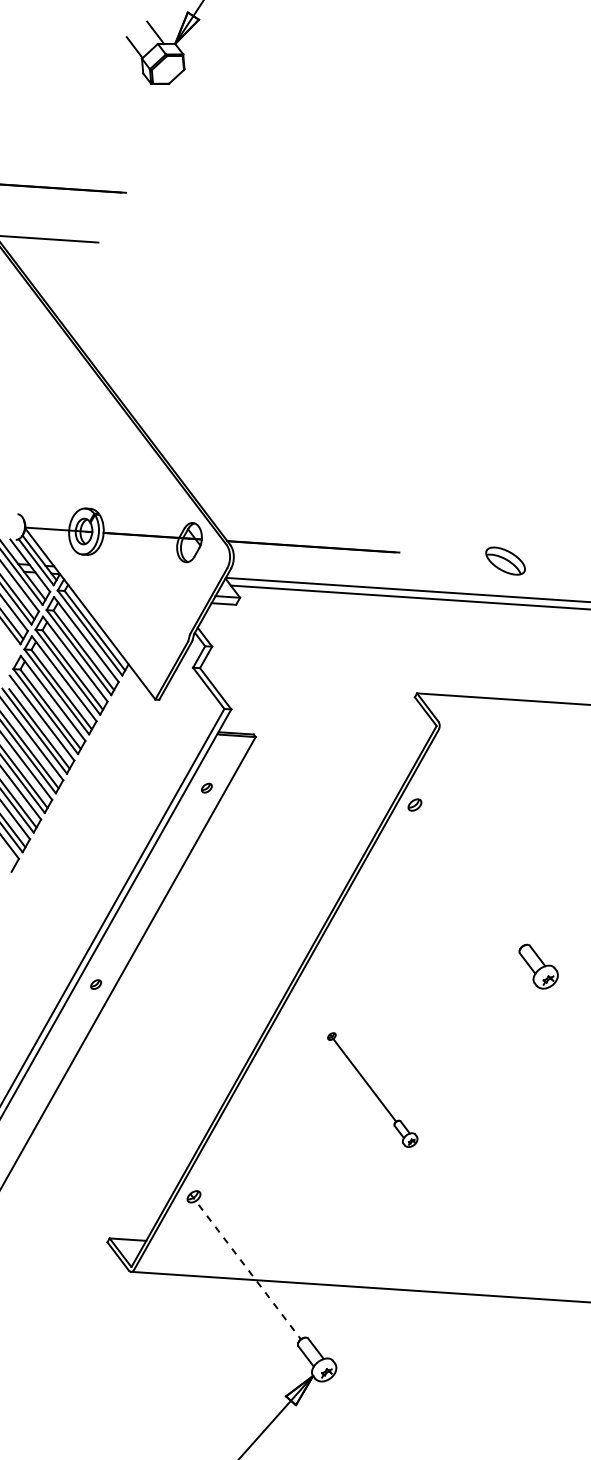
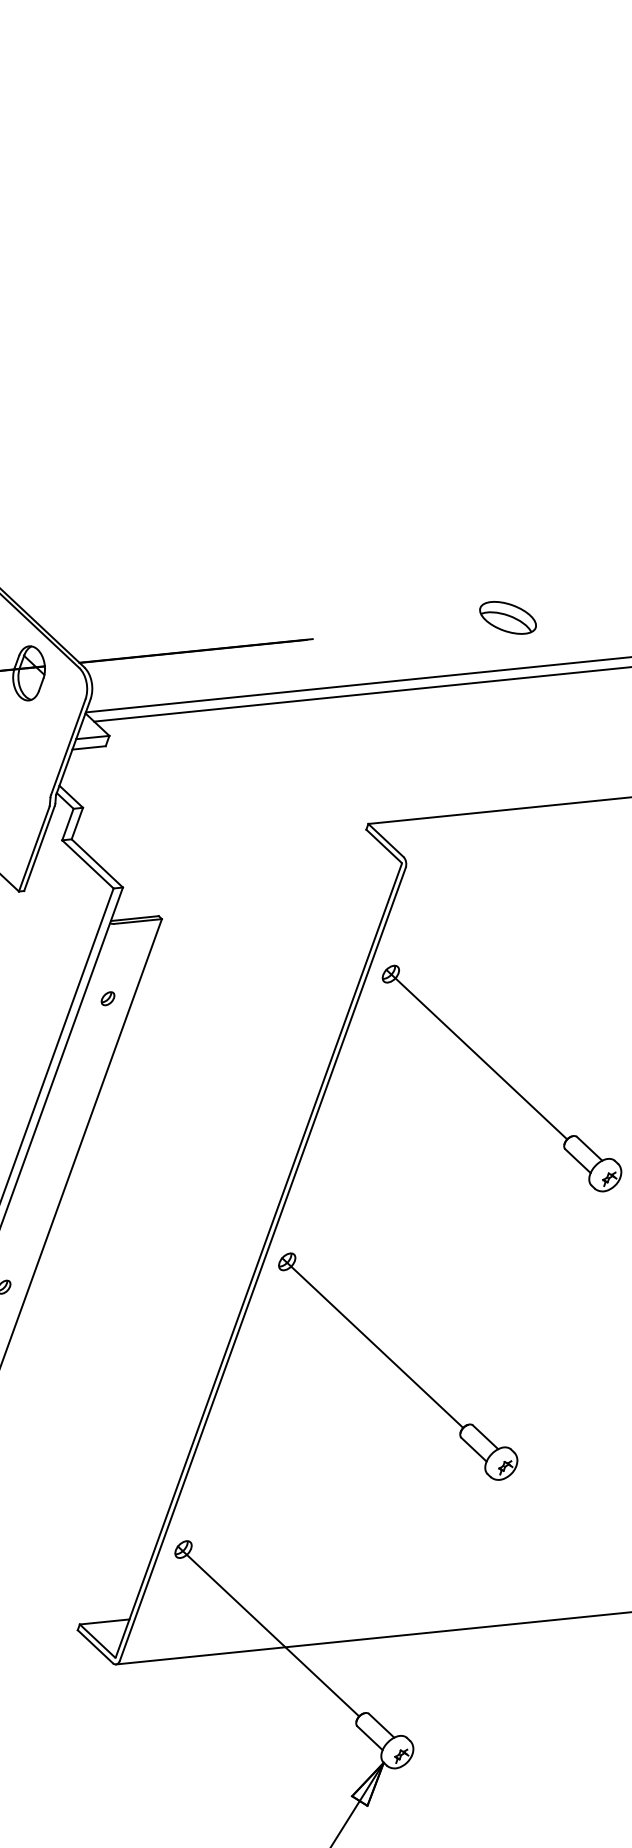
part: (505, 560) -> (507, 617), moved
line: (467, 873) -> (476, 1054), added
part: (372, 1089) -> (398, 1365), size x1.67
line: (245, 1267) -> (268, 1632), dashed -> solid

